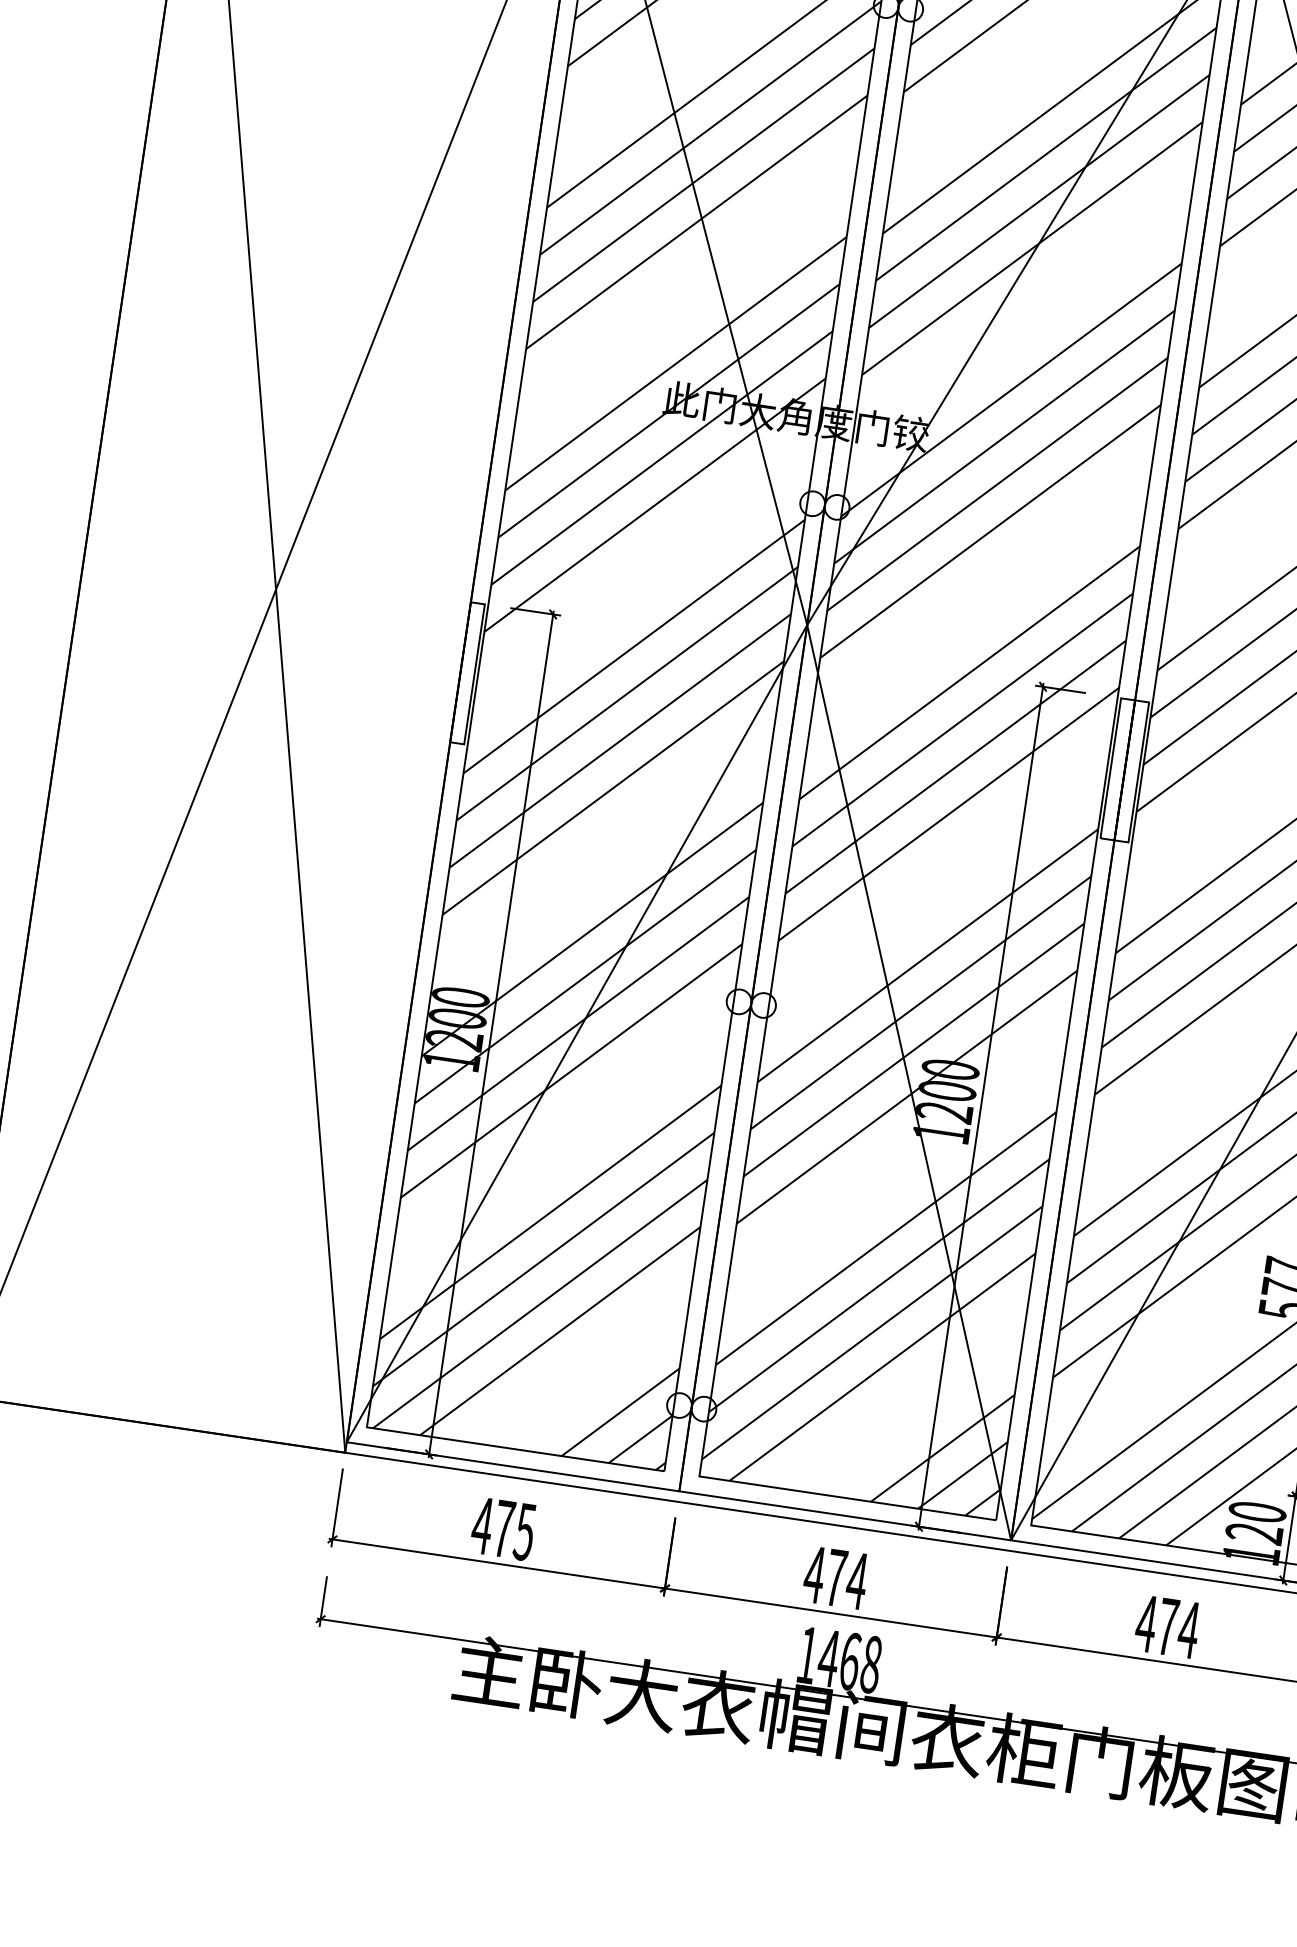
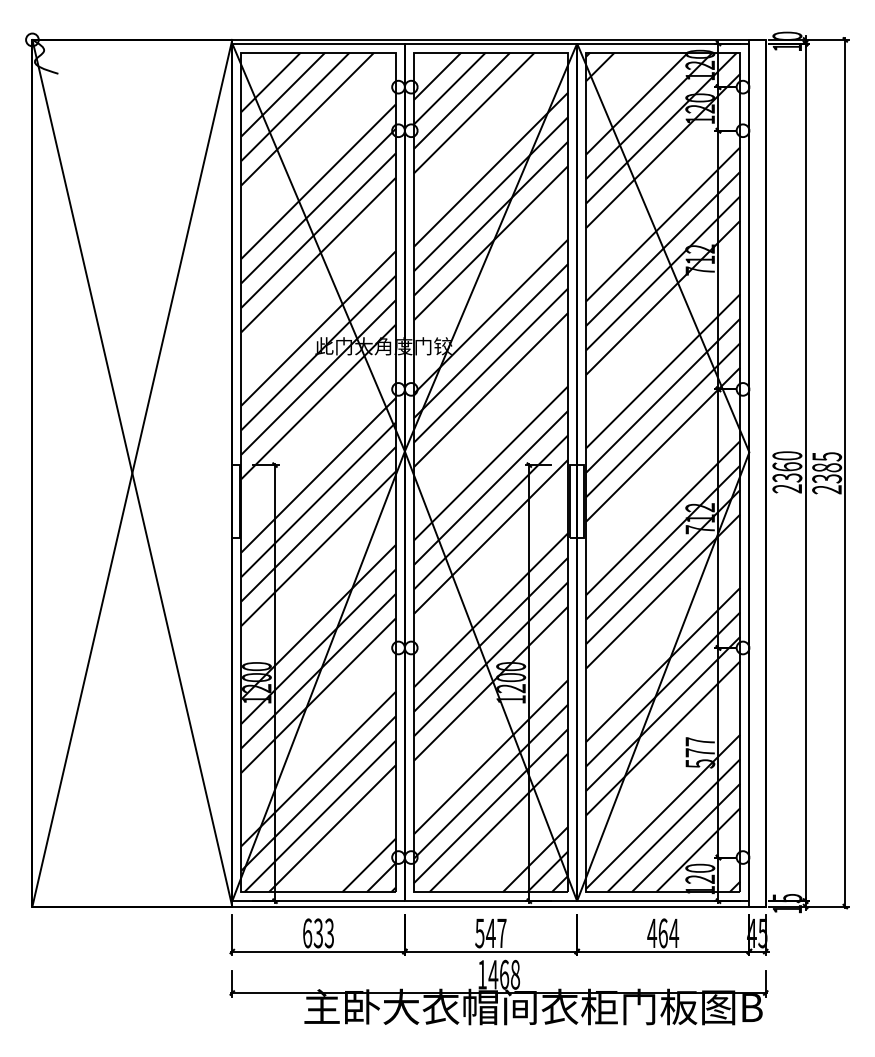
text: (501, 1528) -> (317, 933), 475 -> 633
text: (835, 1578) -> (490, 933), 474 -> 547
text: (1166, 1626) -> (662, 933), 474 -> 464

